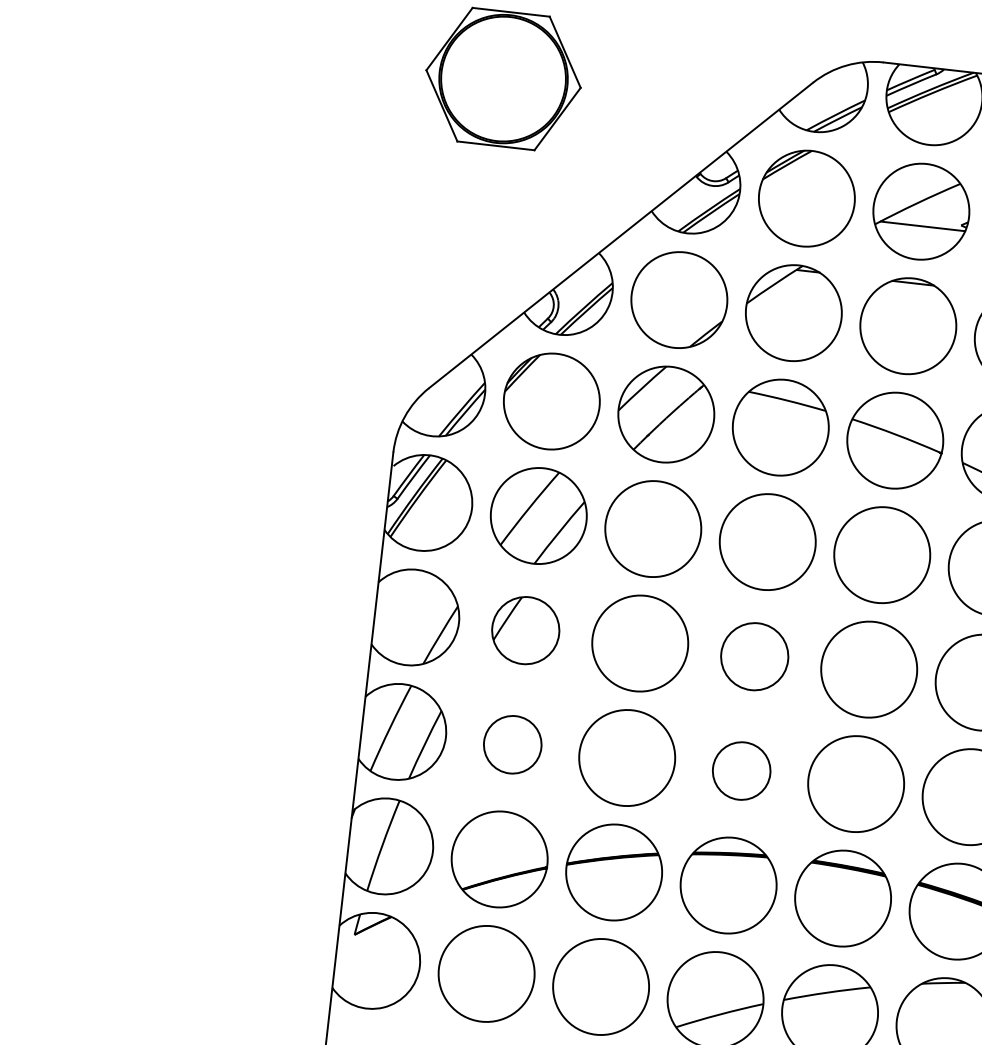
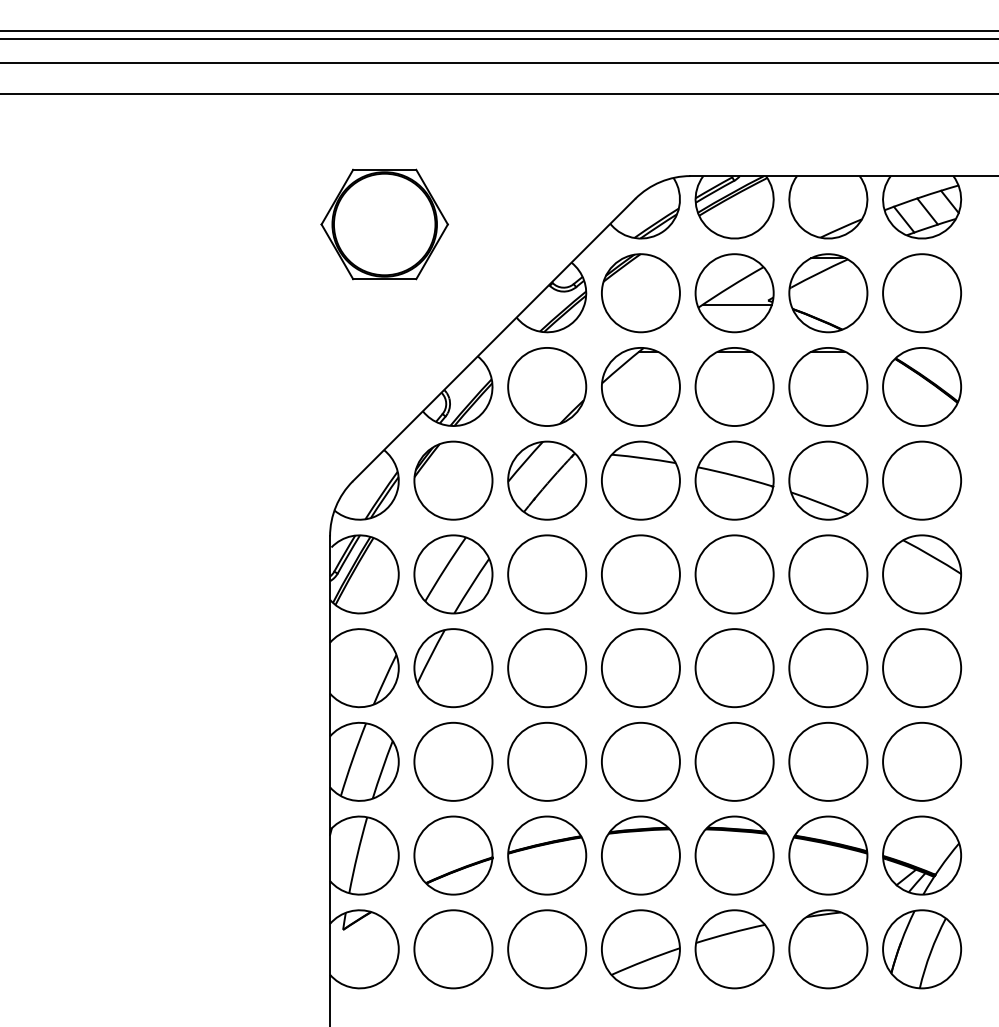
part: (525, 630) -> (453, 668), size x1.43
circle: (754, 656) -> (640, 668), size x1.43
circle: (512, 744) -> (453, 761), size x1.67
circle: (741, 770) -> (640, 761), size x1.67

